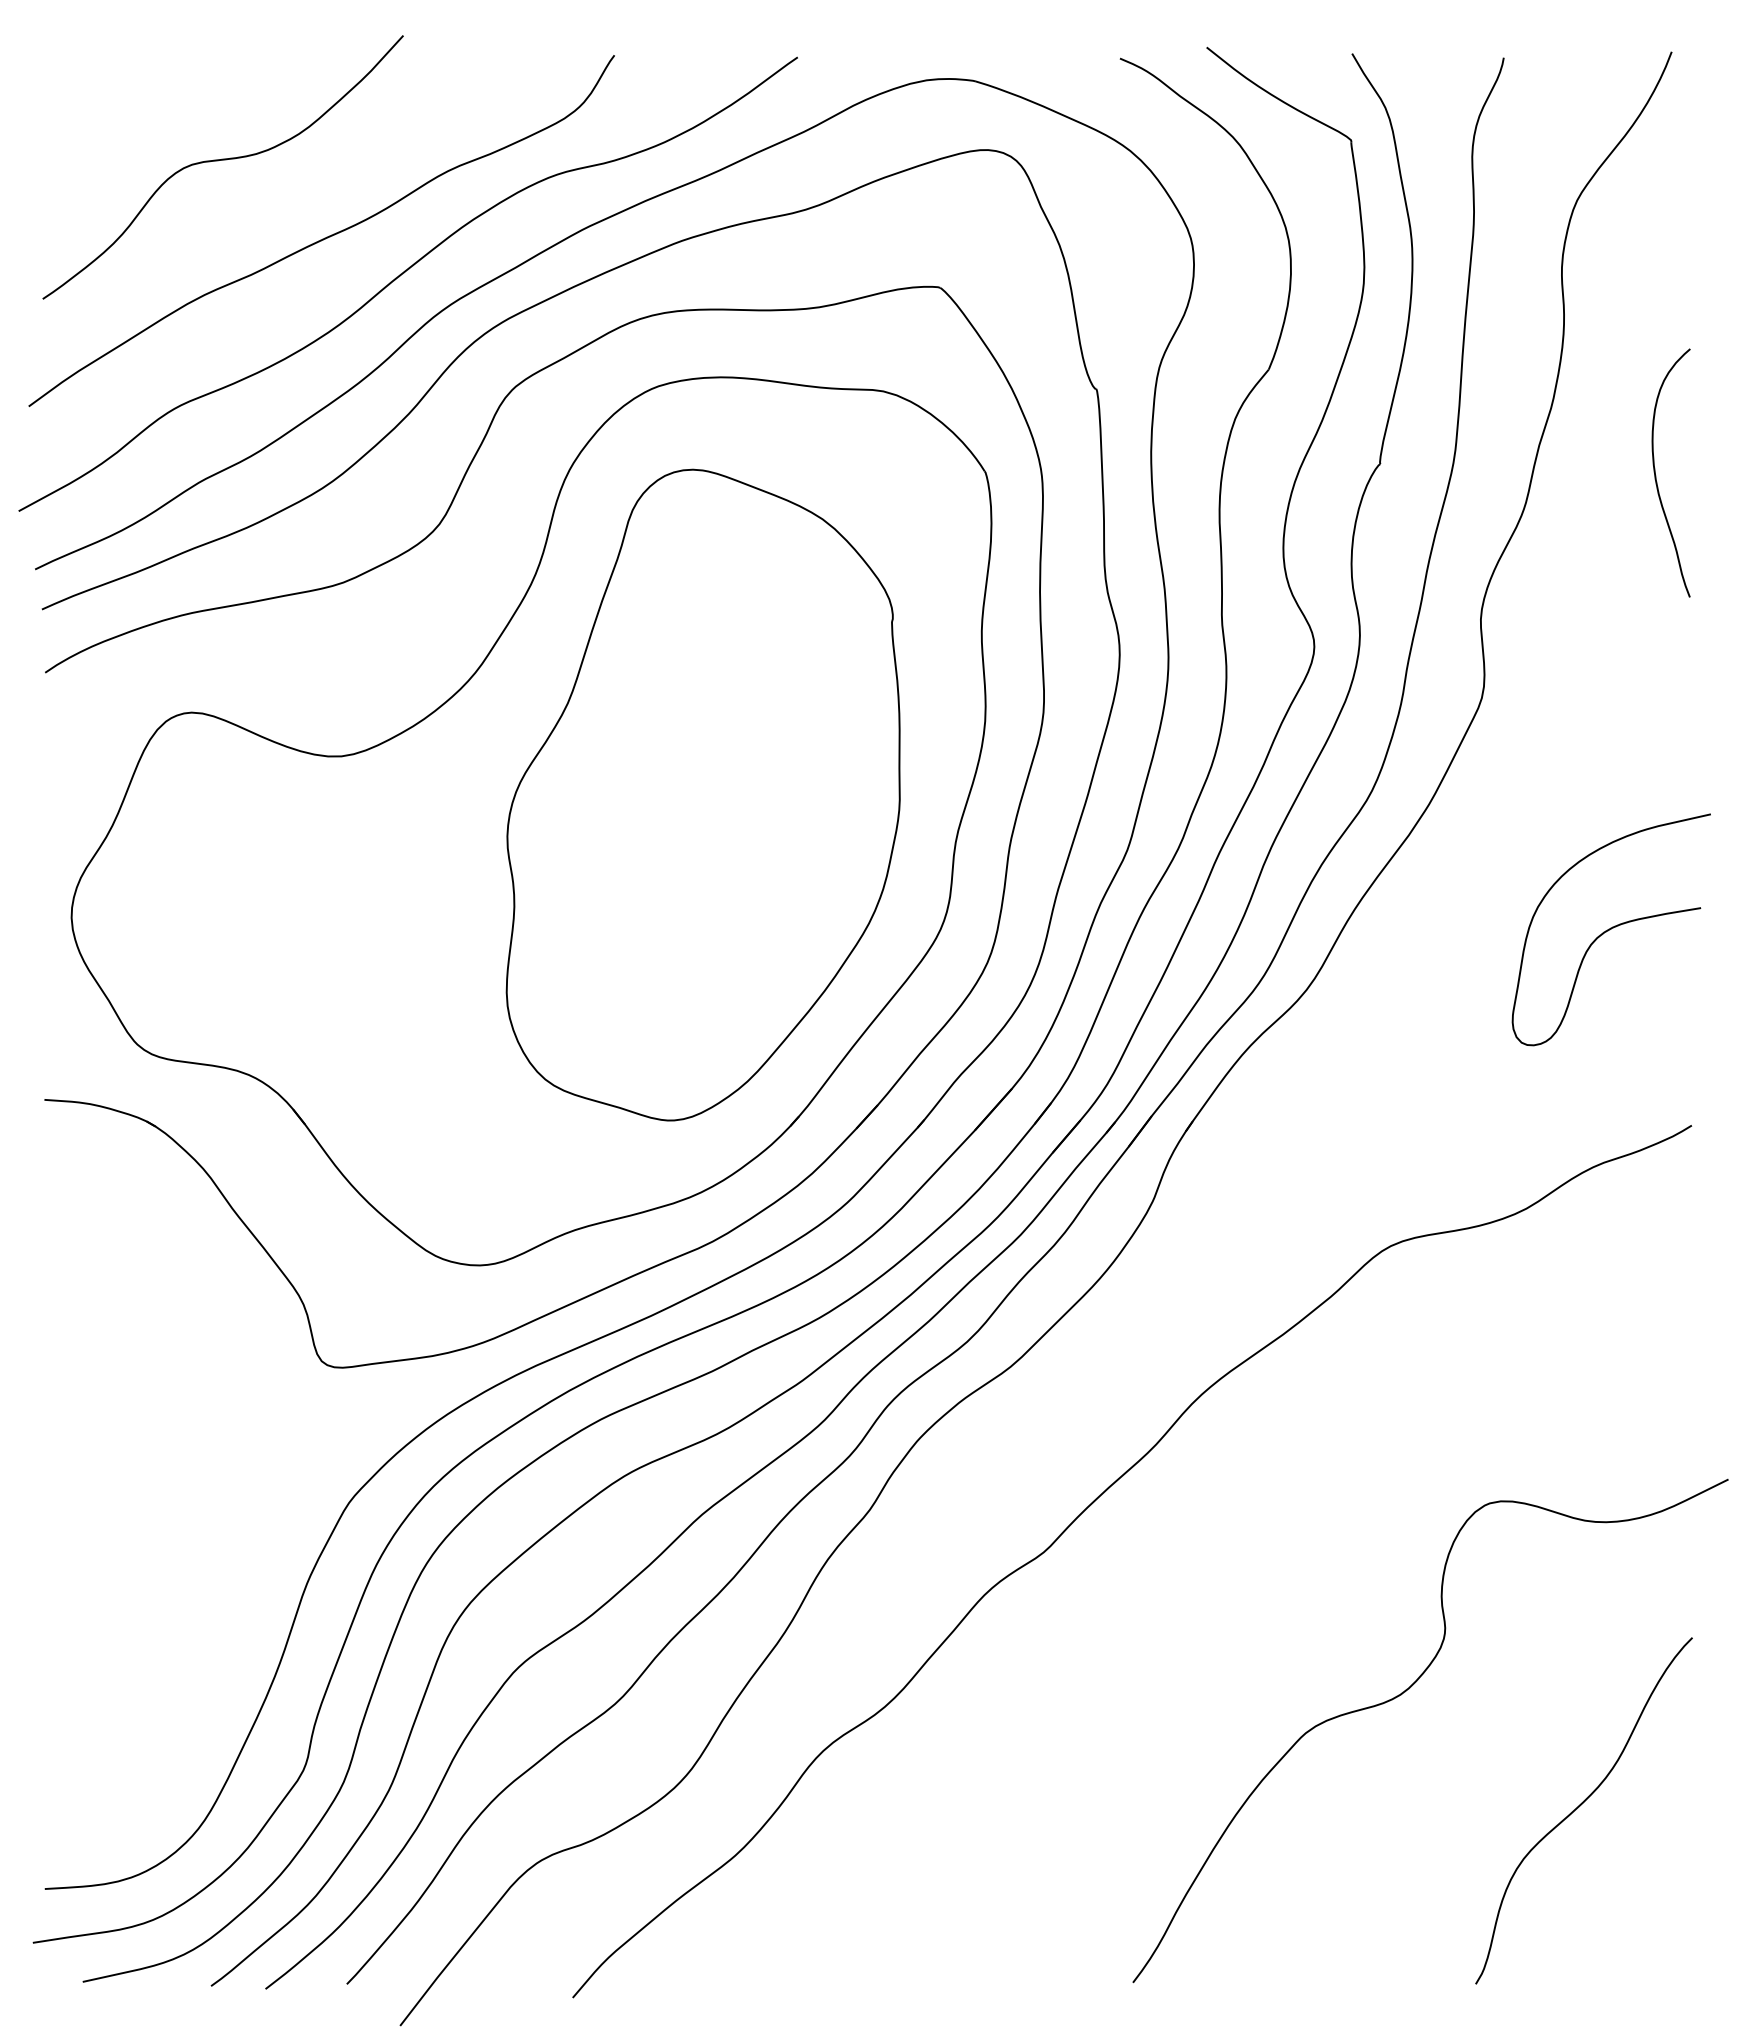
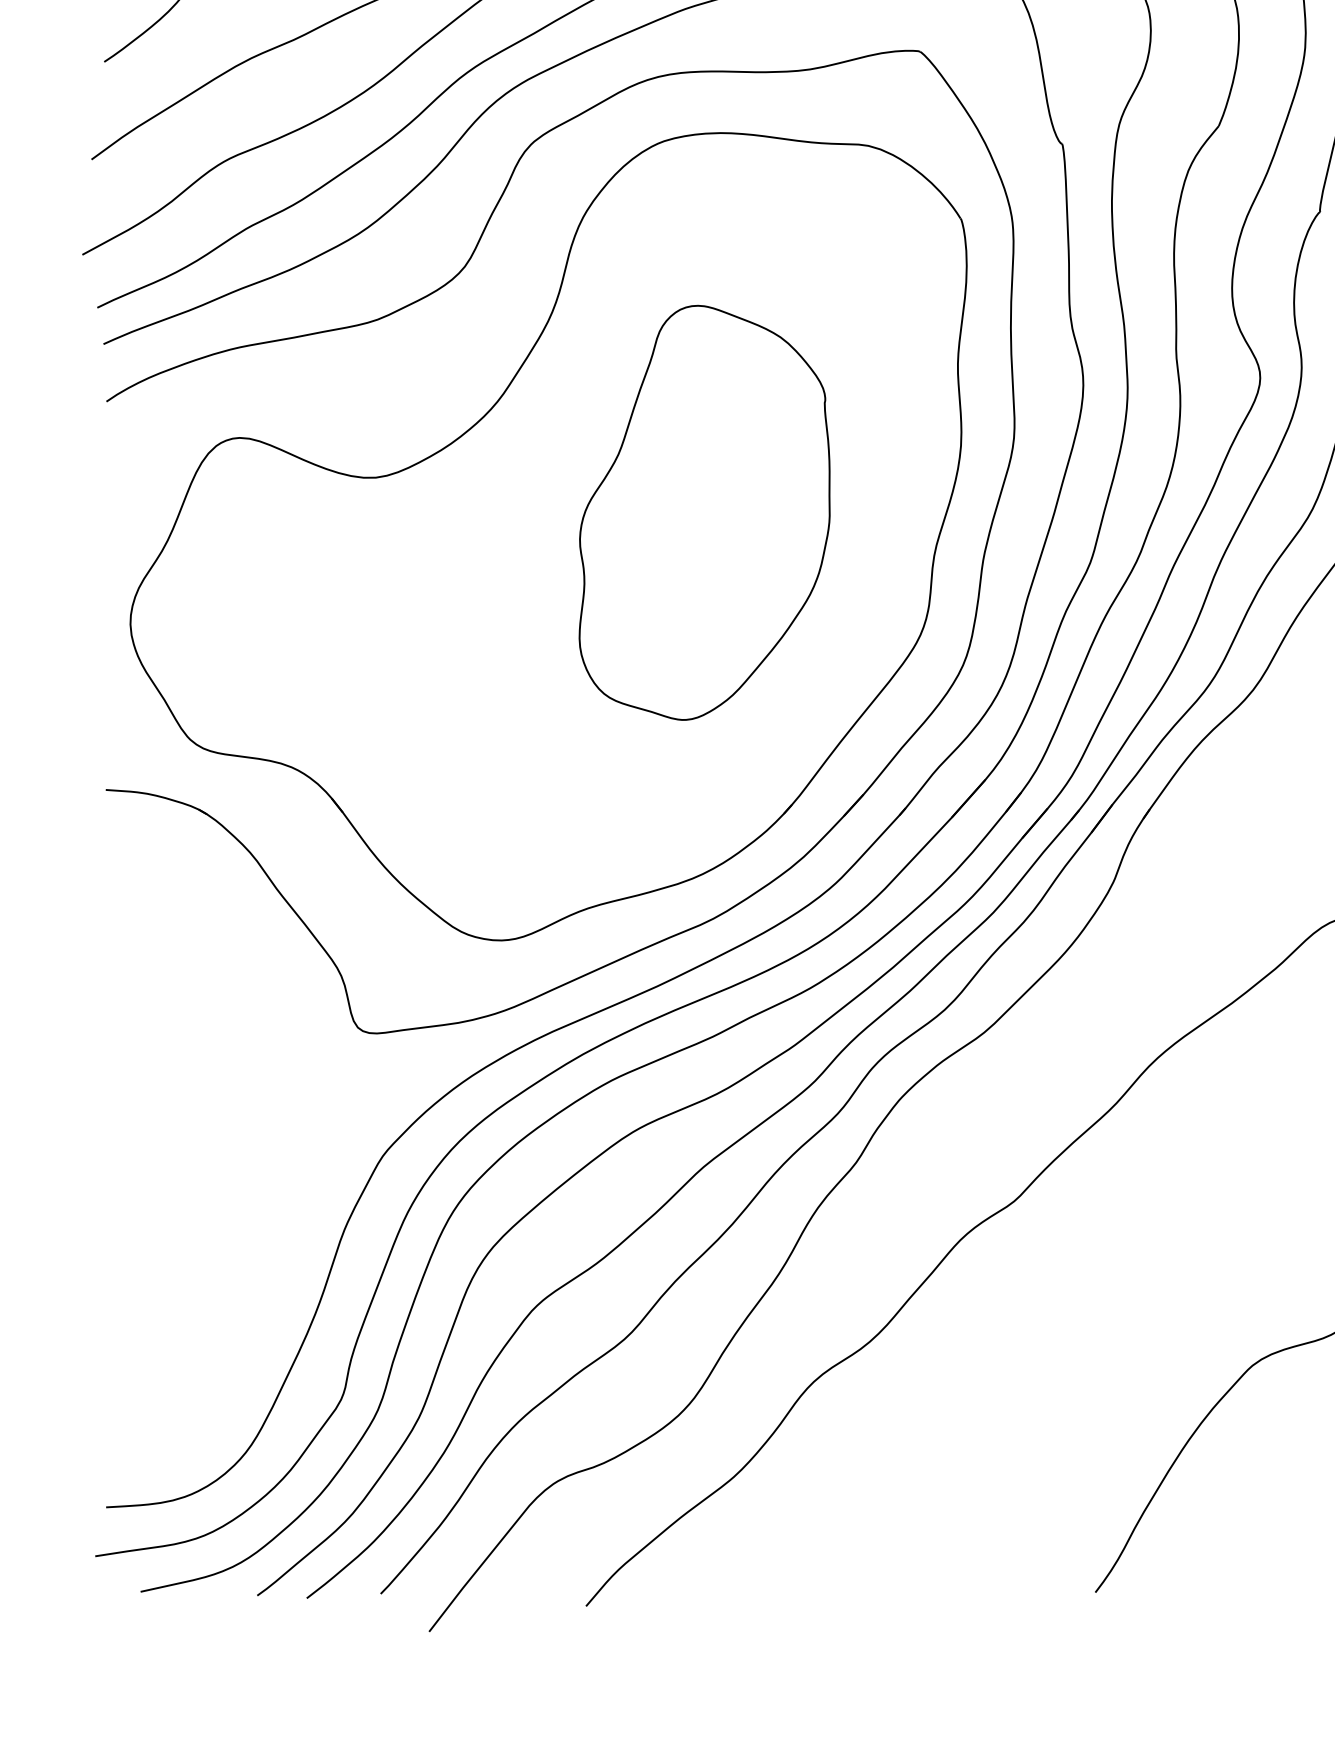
part: (702, 794) -> (704, 512), size x0.7

